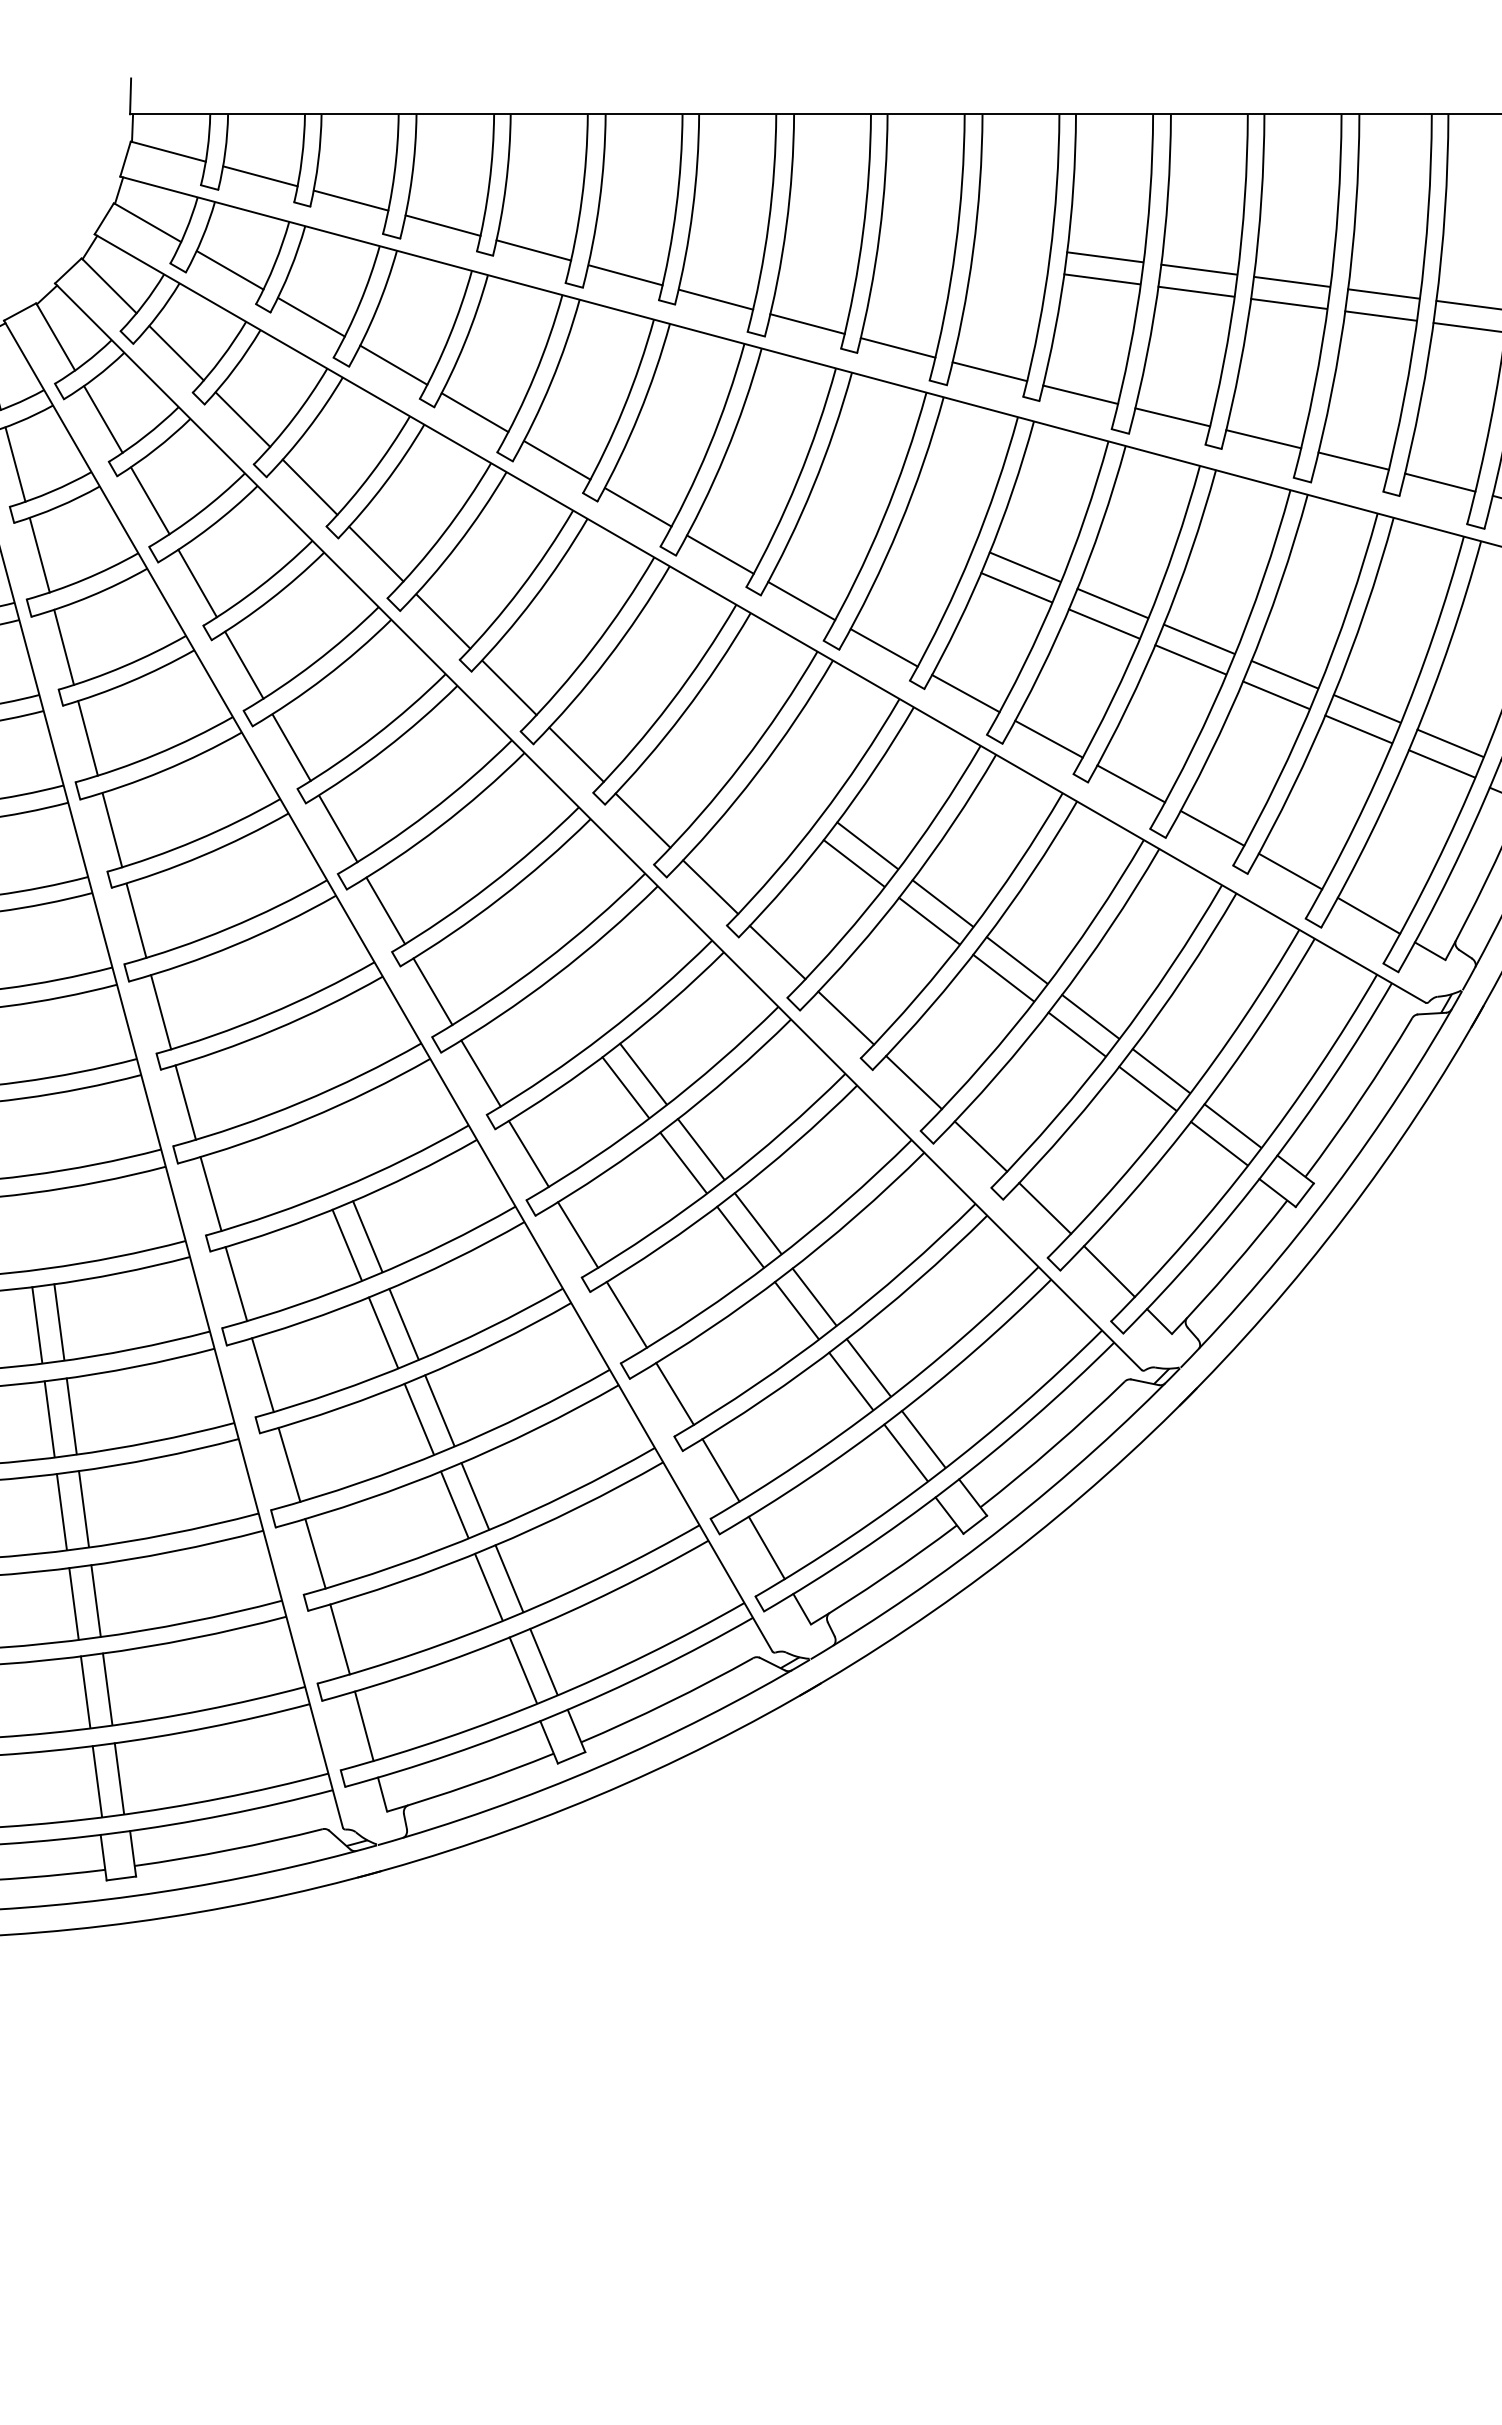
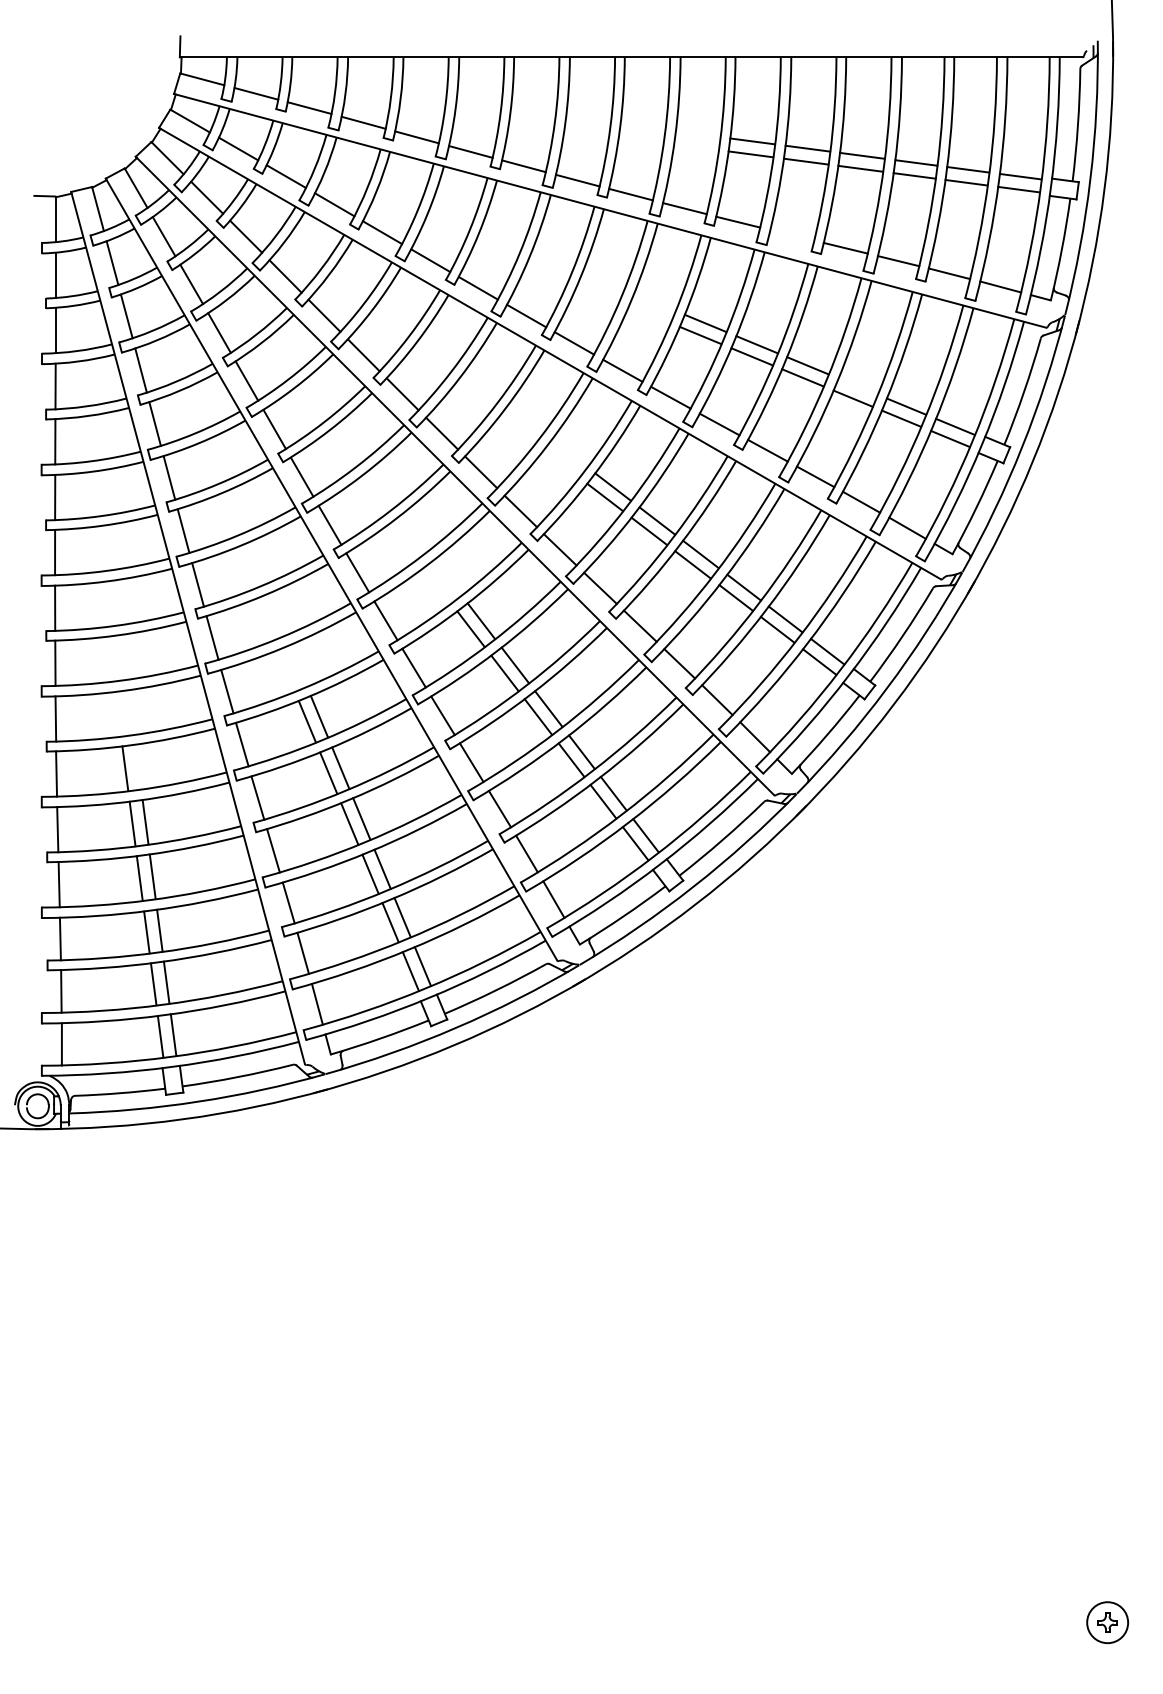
line: (1173, 417) -> (792, 235), removed
line: (1283, 674) -> (857, 386), removed
line: (59, 1321) -> (138, 766), removed

